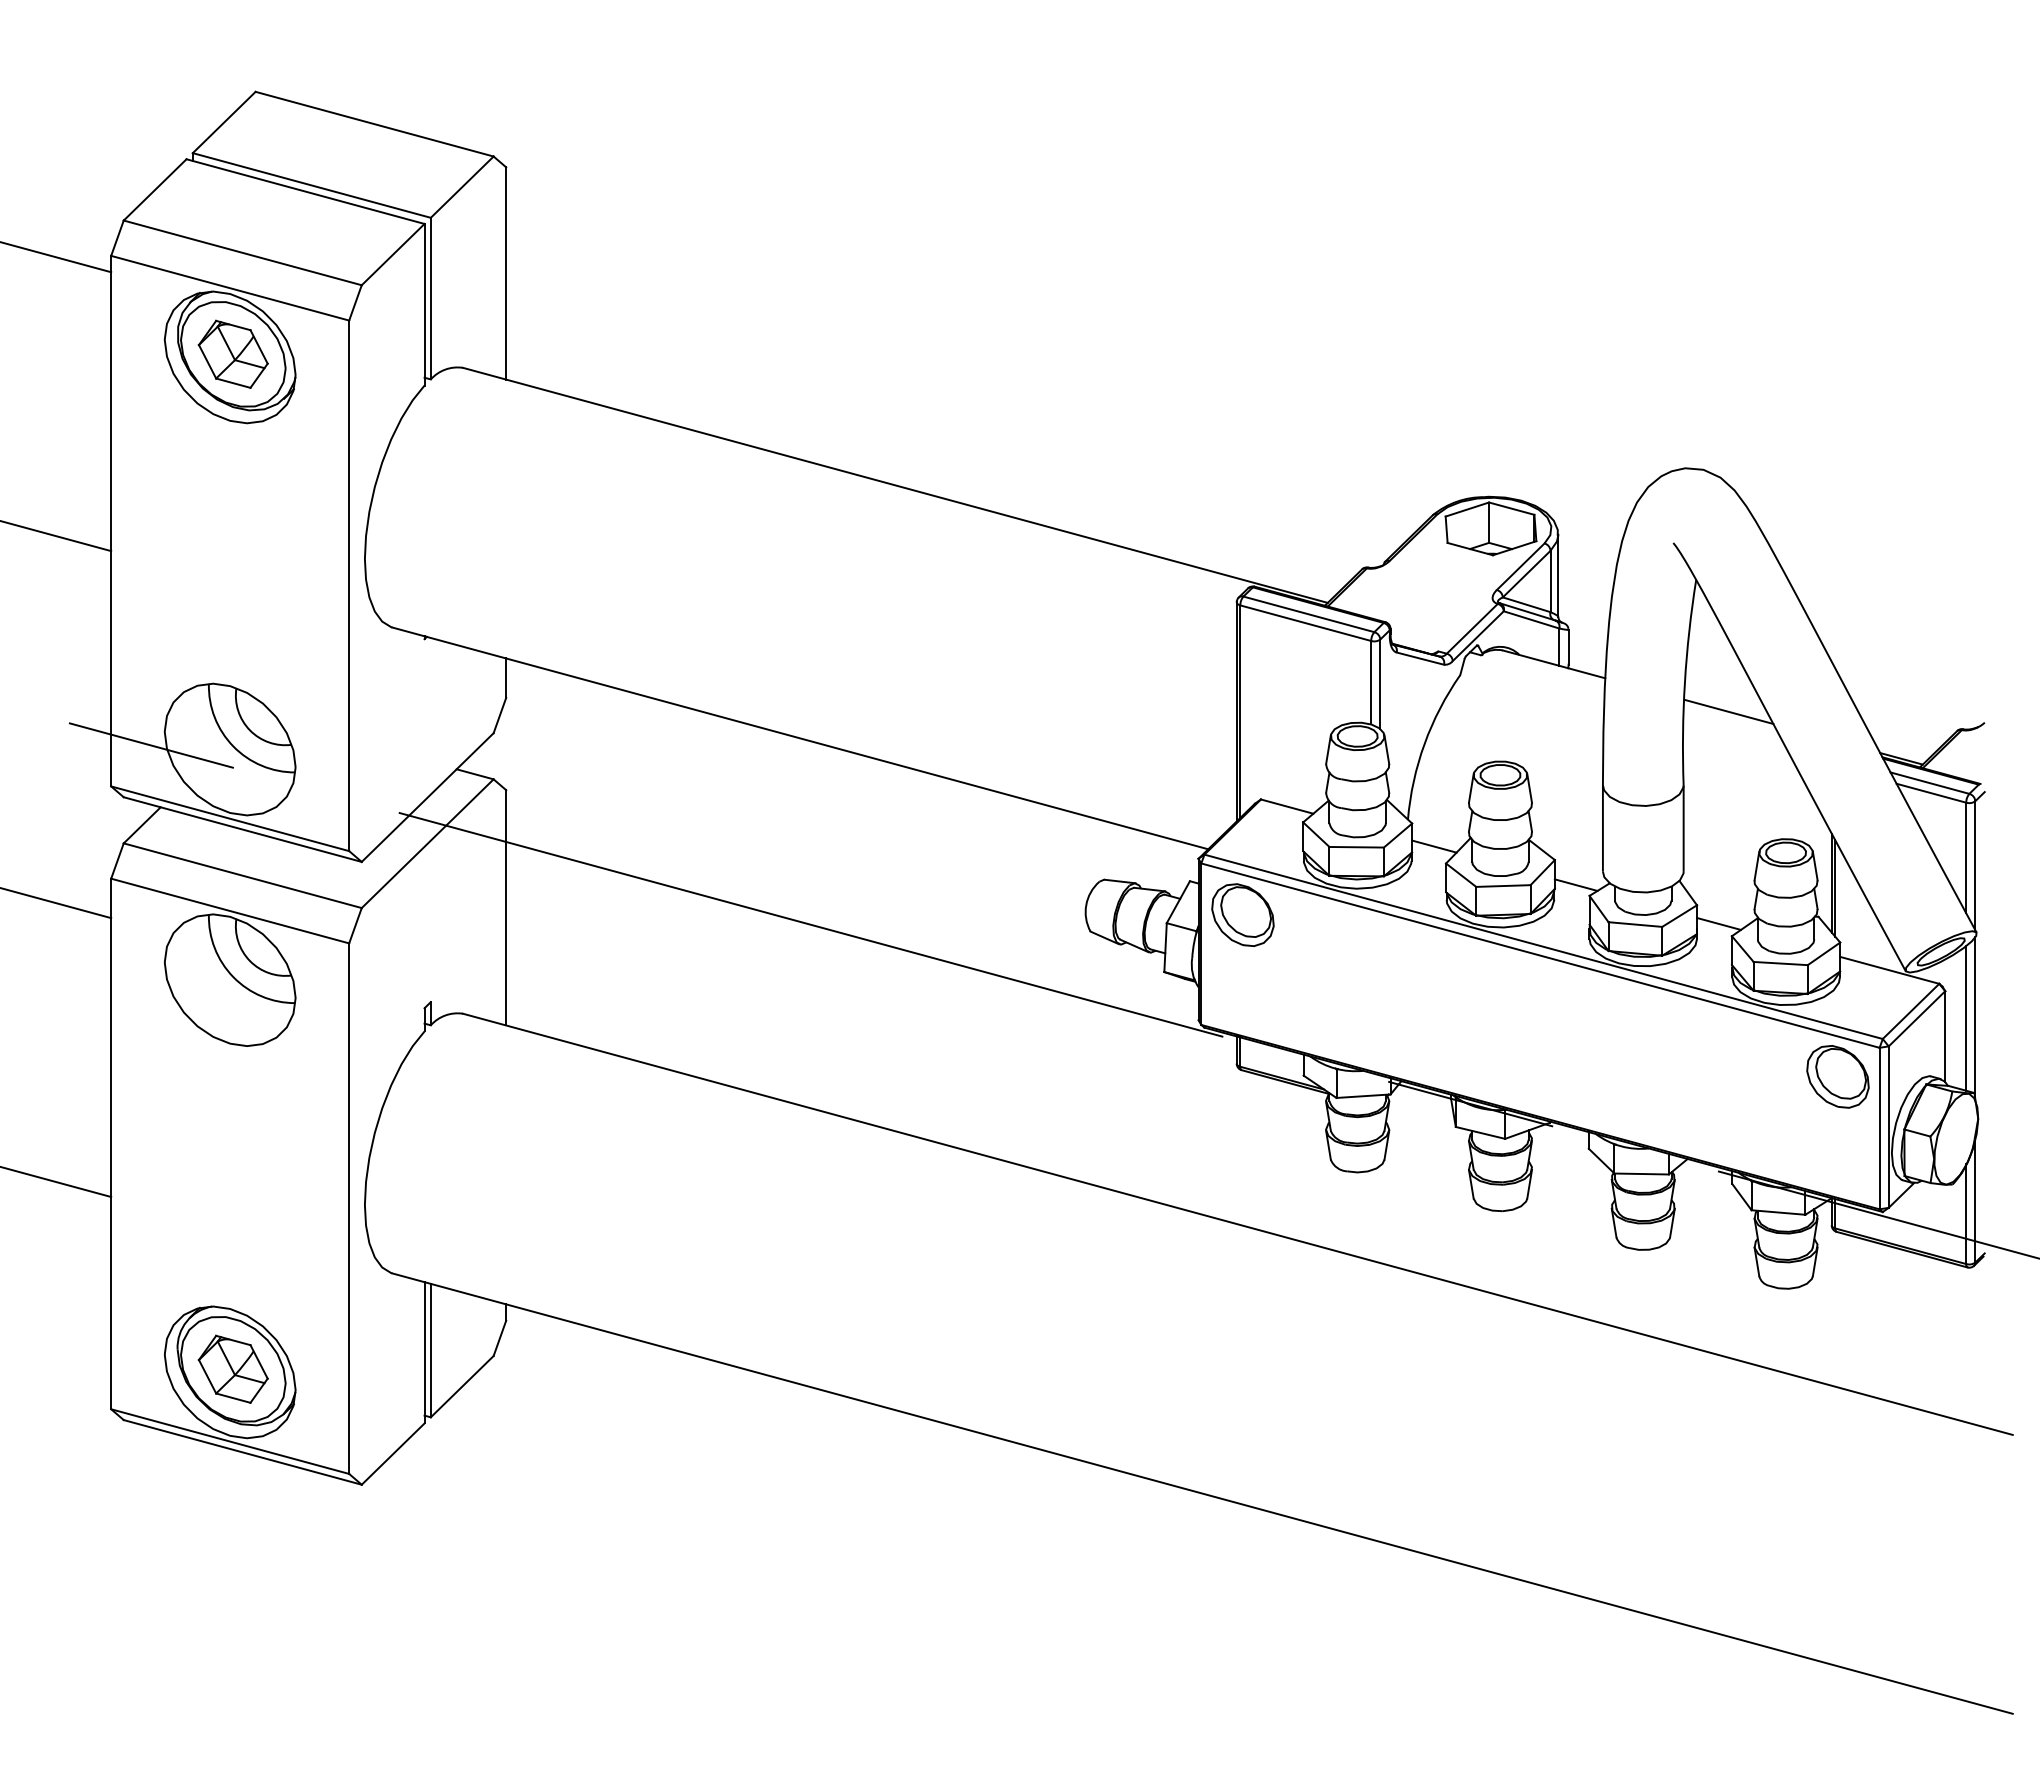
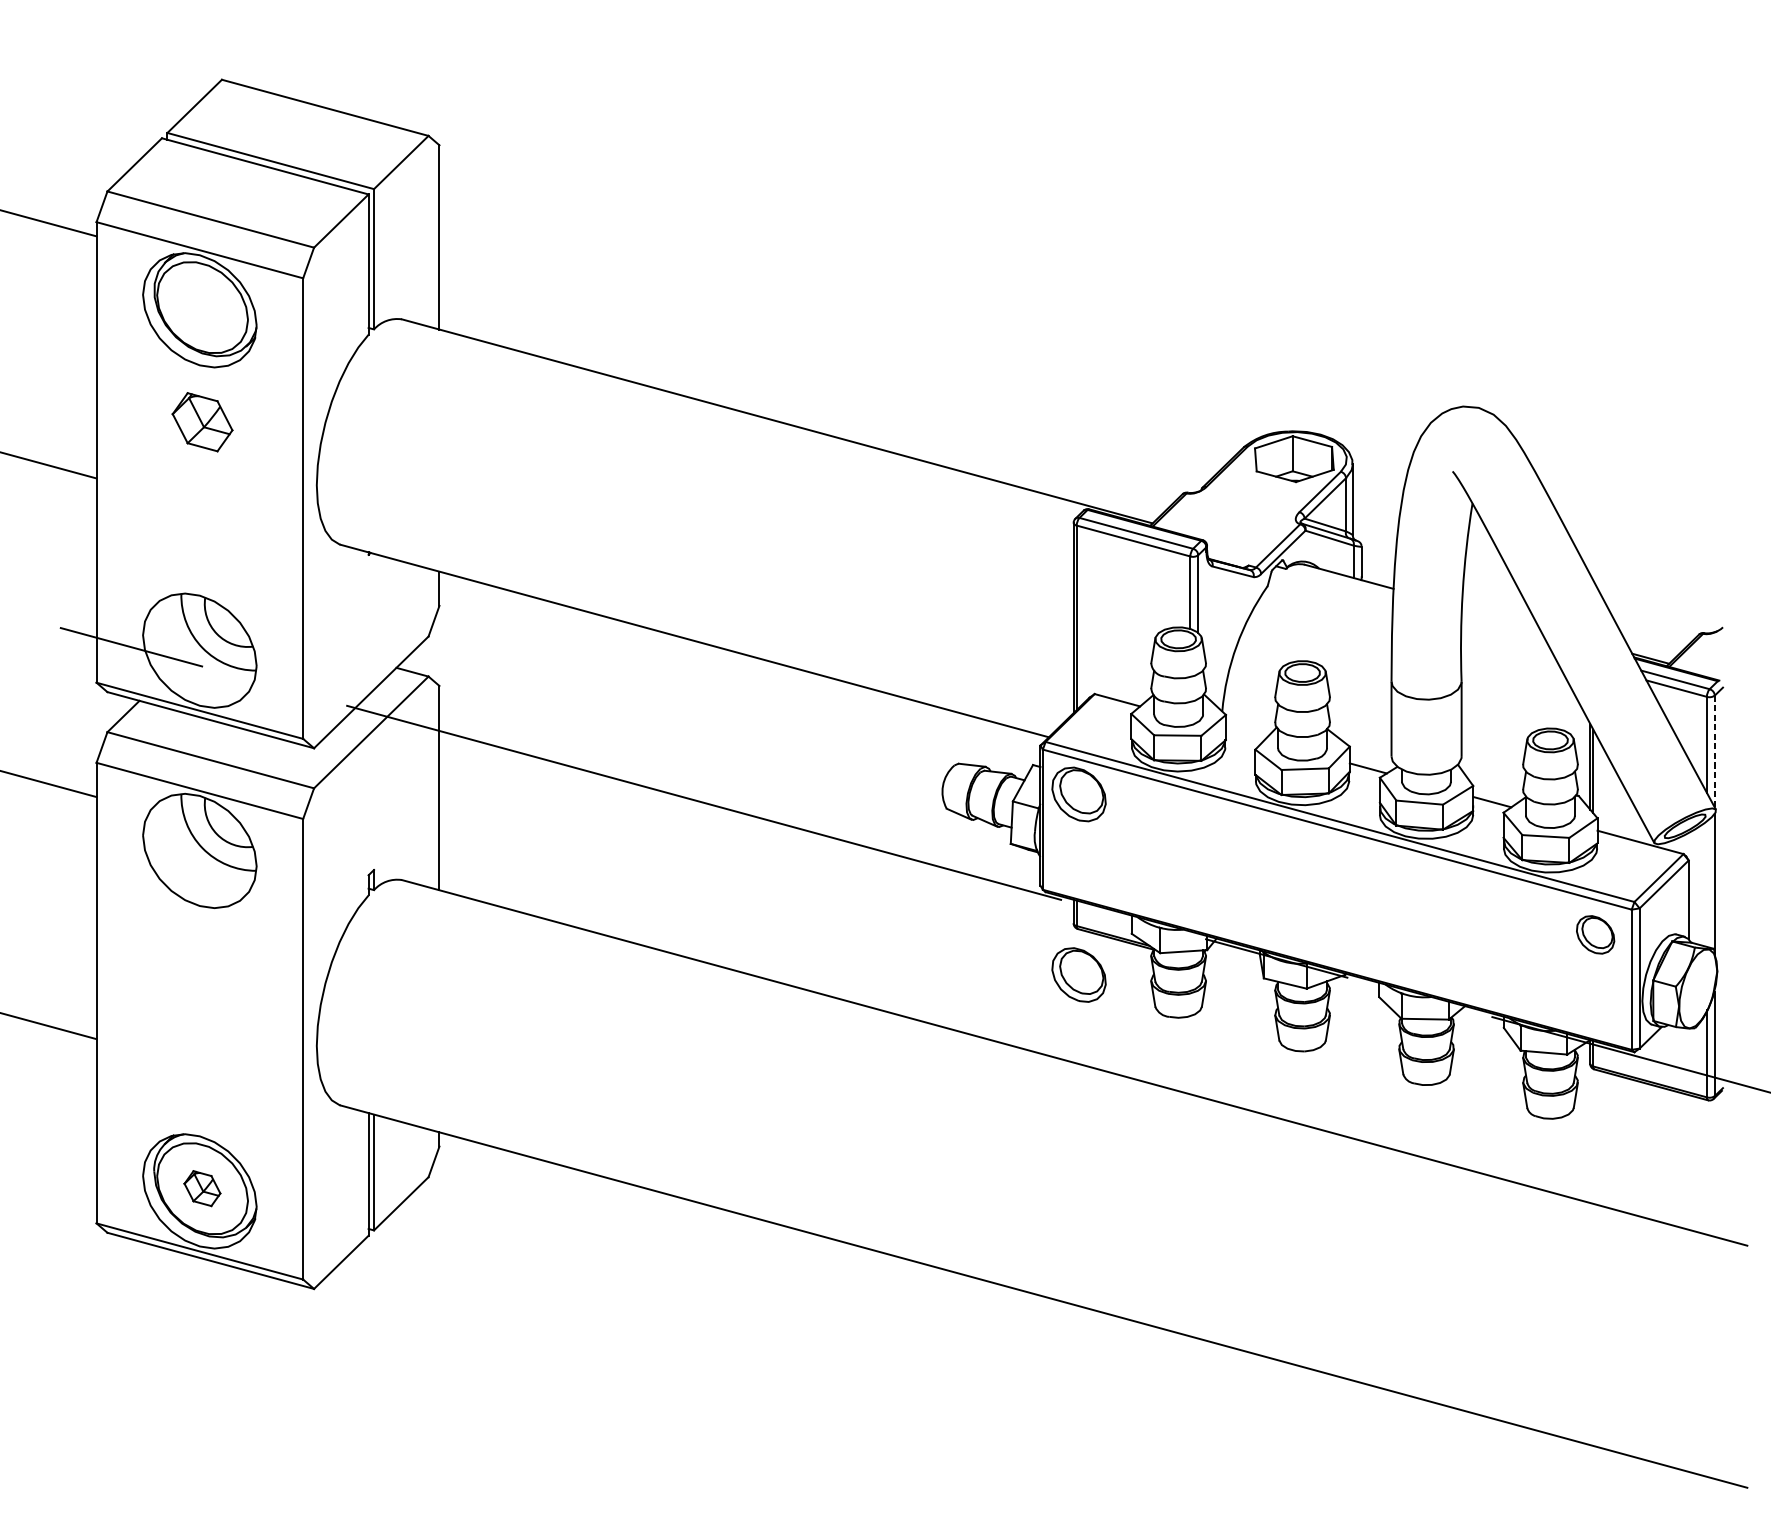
part: (232, 353) -> (201, 421), moved
line: (1729, 711) -> (1501, 617), removed
line: (1434, 846) -> (1245, 734), removed
line: (1975, 866) -> (1714, 752), solid -> dashed
line: (1966, 1018) -> (1707, 884), removed
part: (1837, 1076) -> (1595, 934), size x0.7
part: (1242, 1122) -> (1078, 974), added
part: (232, 1368) -> (201, 1188), size x0.6

